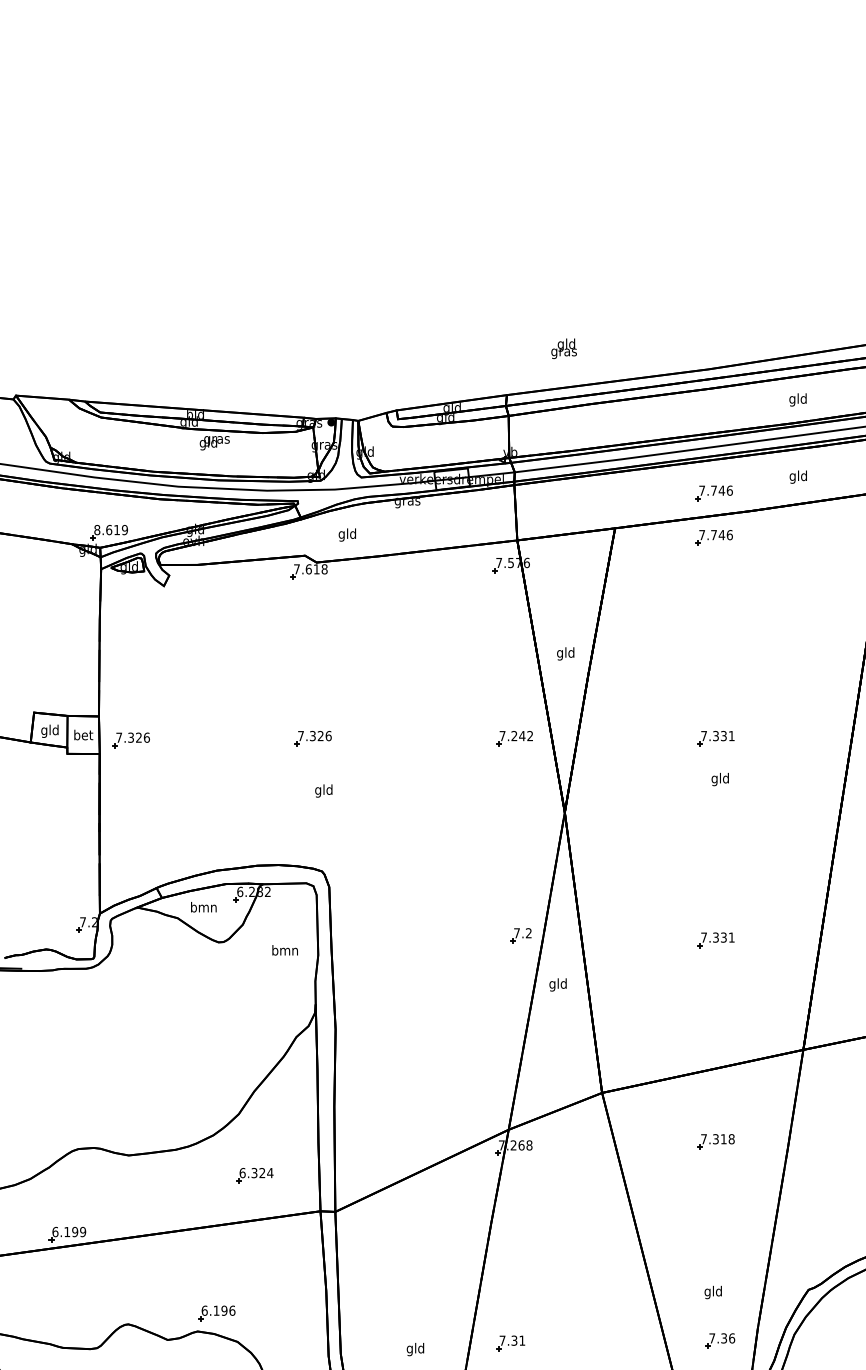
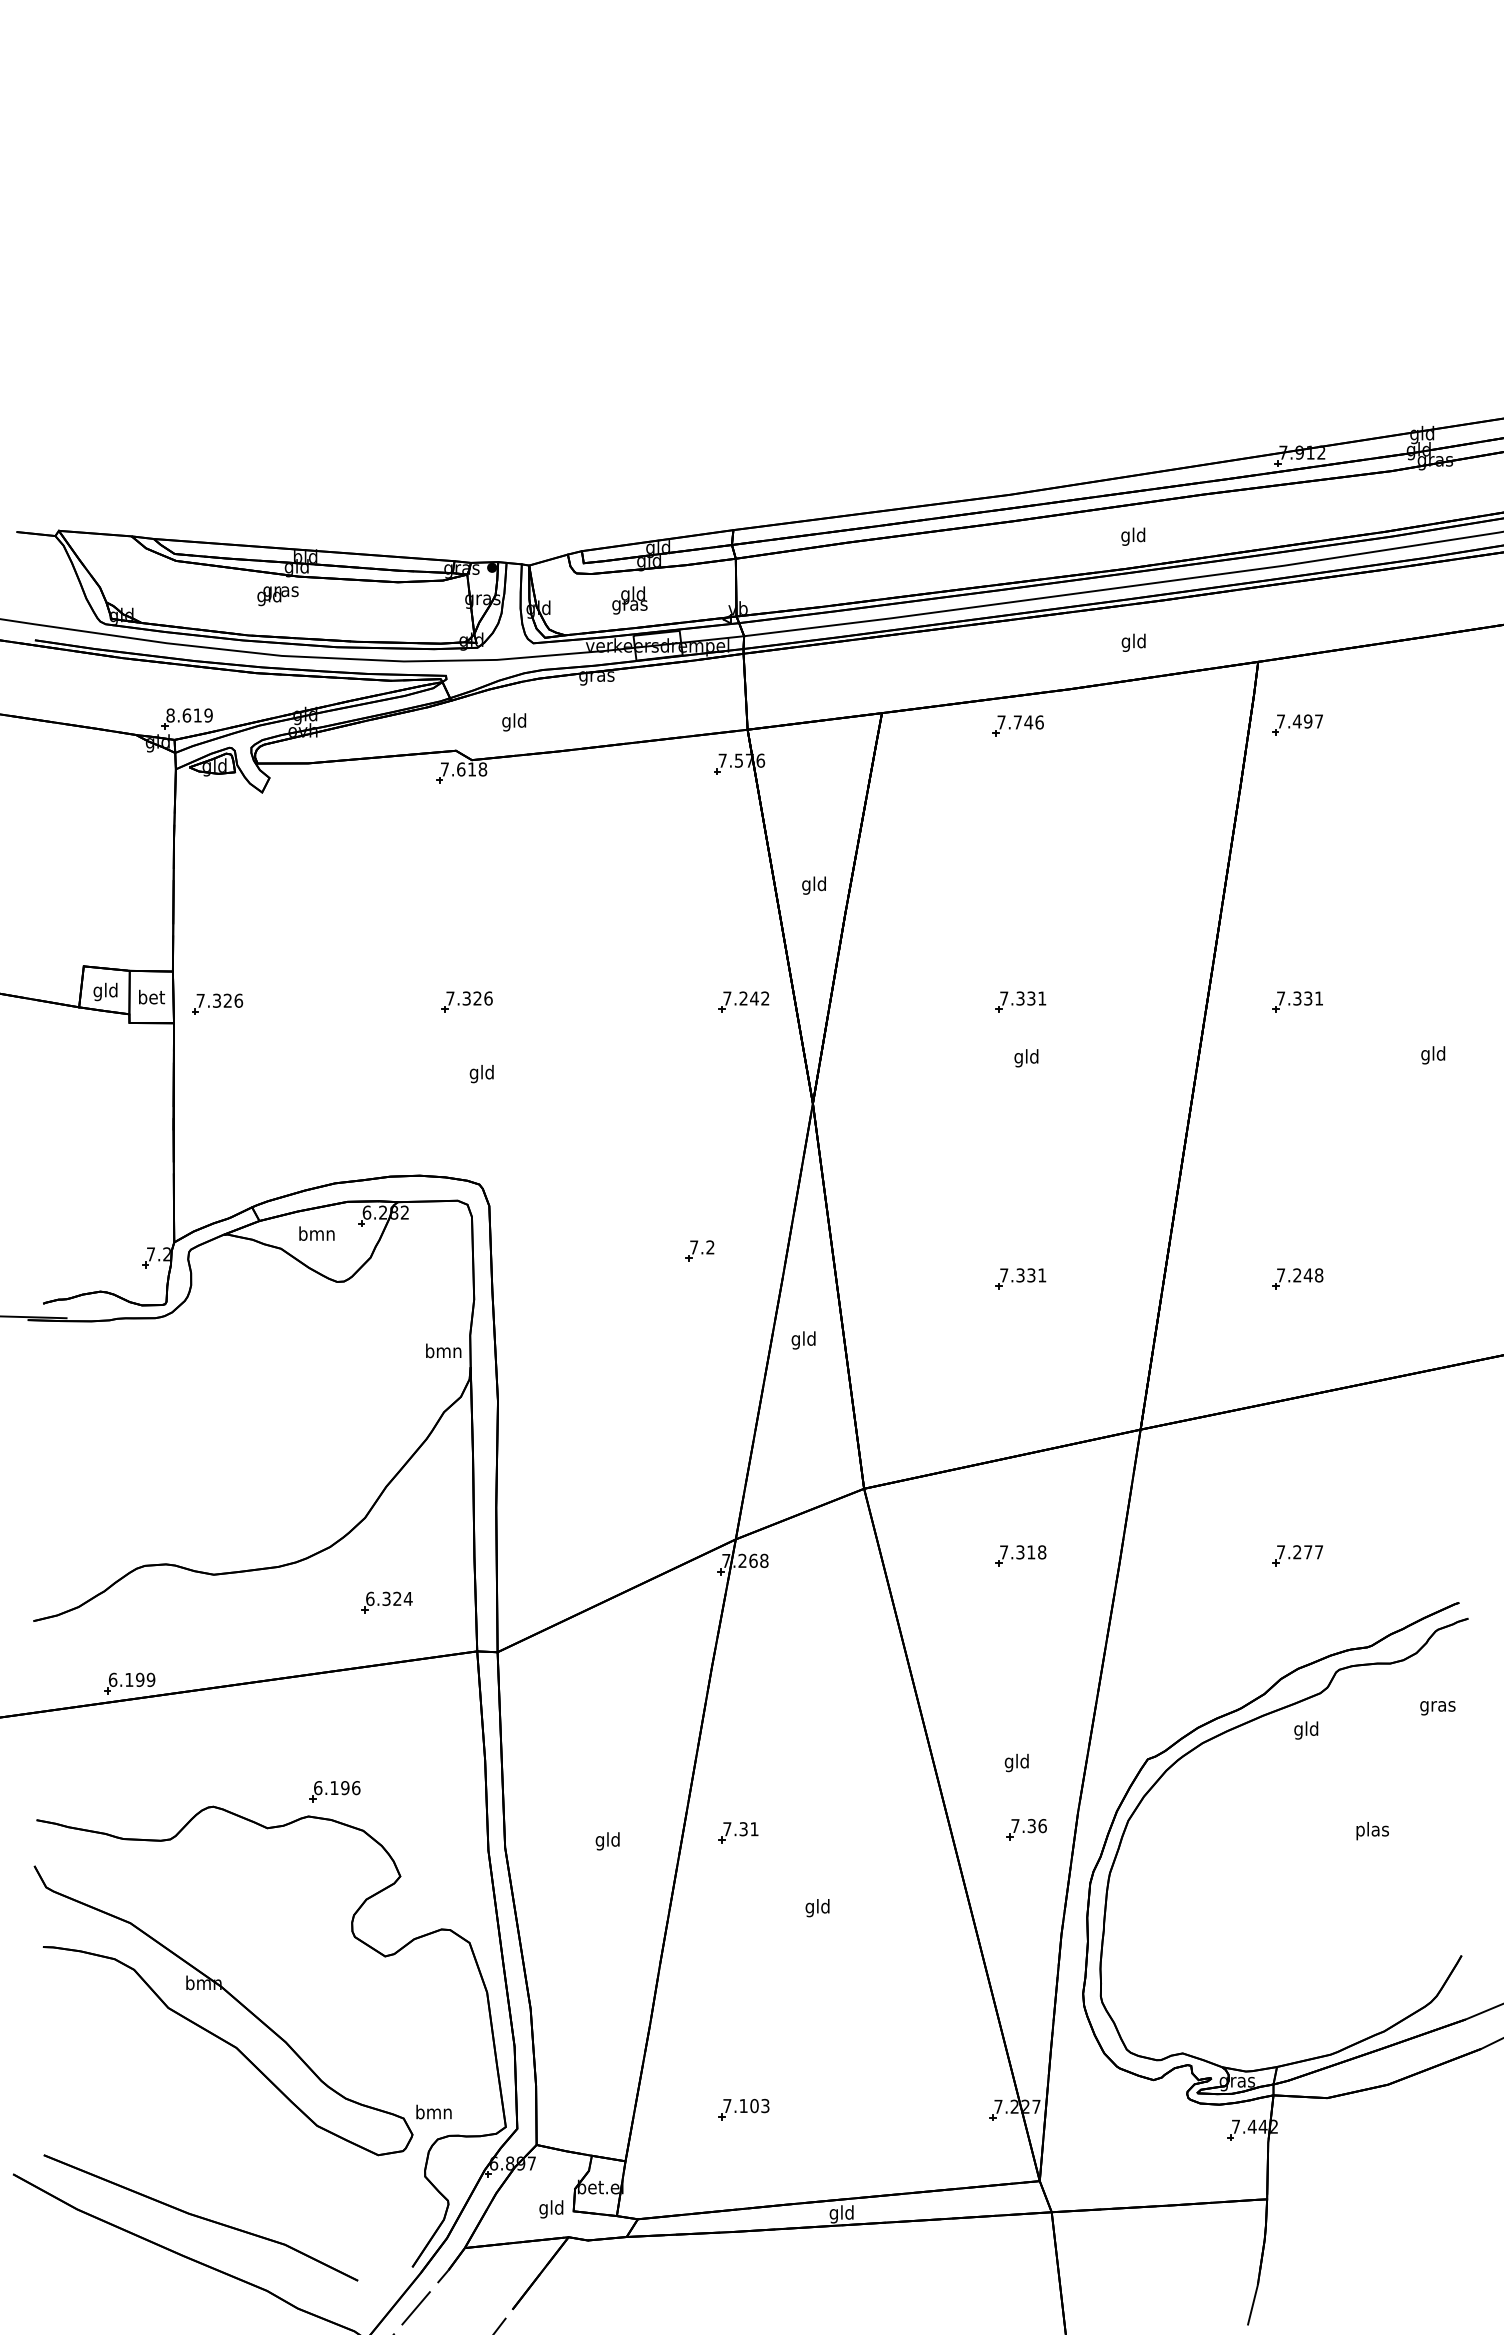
text: (563, 348) -> (629, 600), moved
text: (214, 443) -> (277, 596), moved
part: (713, 492) -> (1017, 664), removed
part: (520, 935) -> (699, 1250), moved
text: (285, 950) -> (443, 1350), moved

